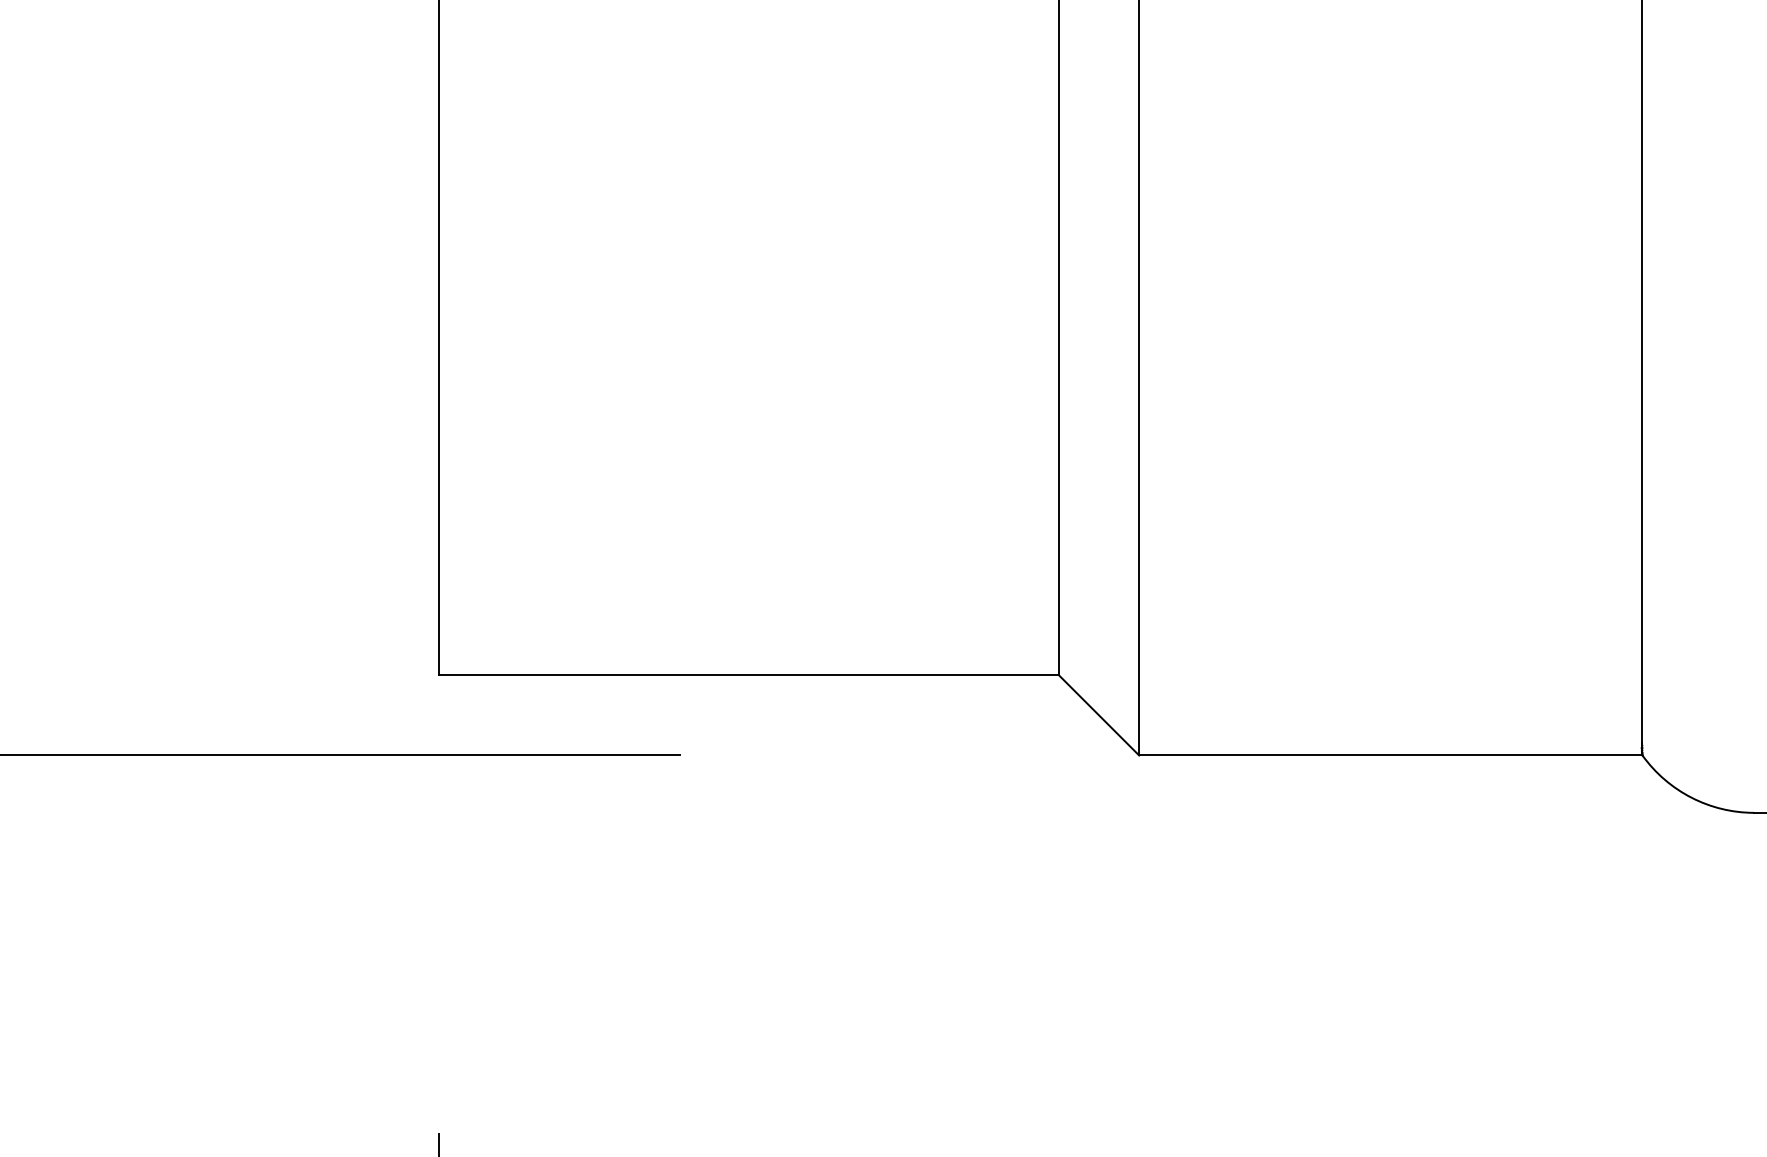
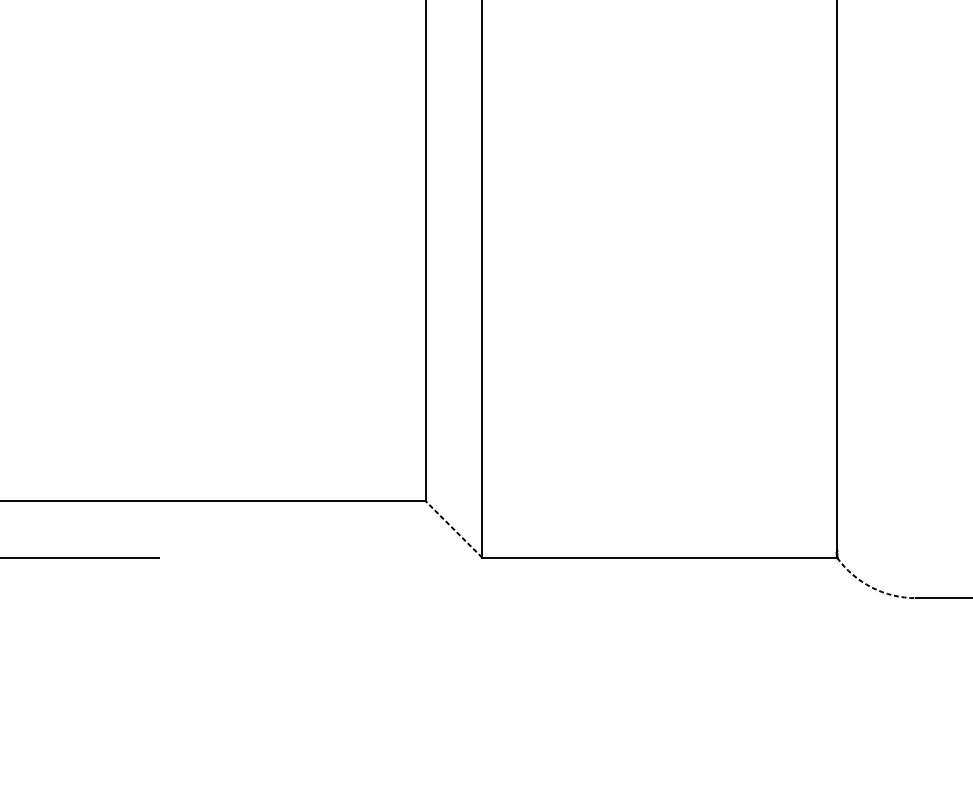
line: (1099, 715) -> (454, 529), solid -> dashed
arc: (1691, 797) -> (871, 587), solid -> dashed

